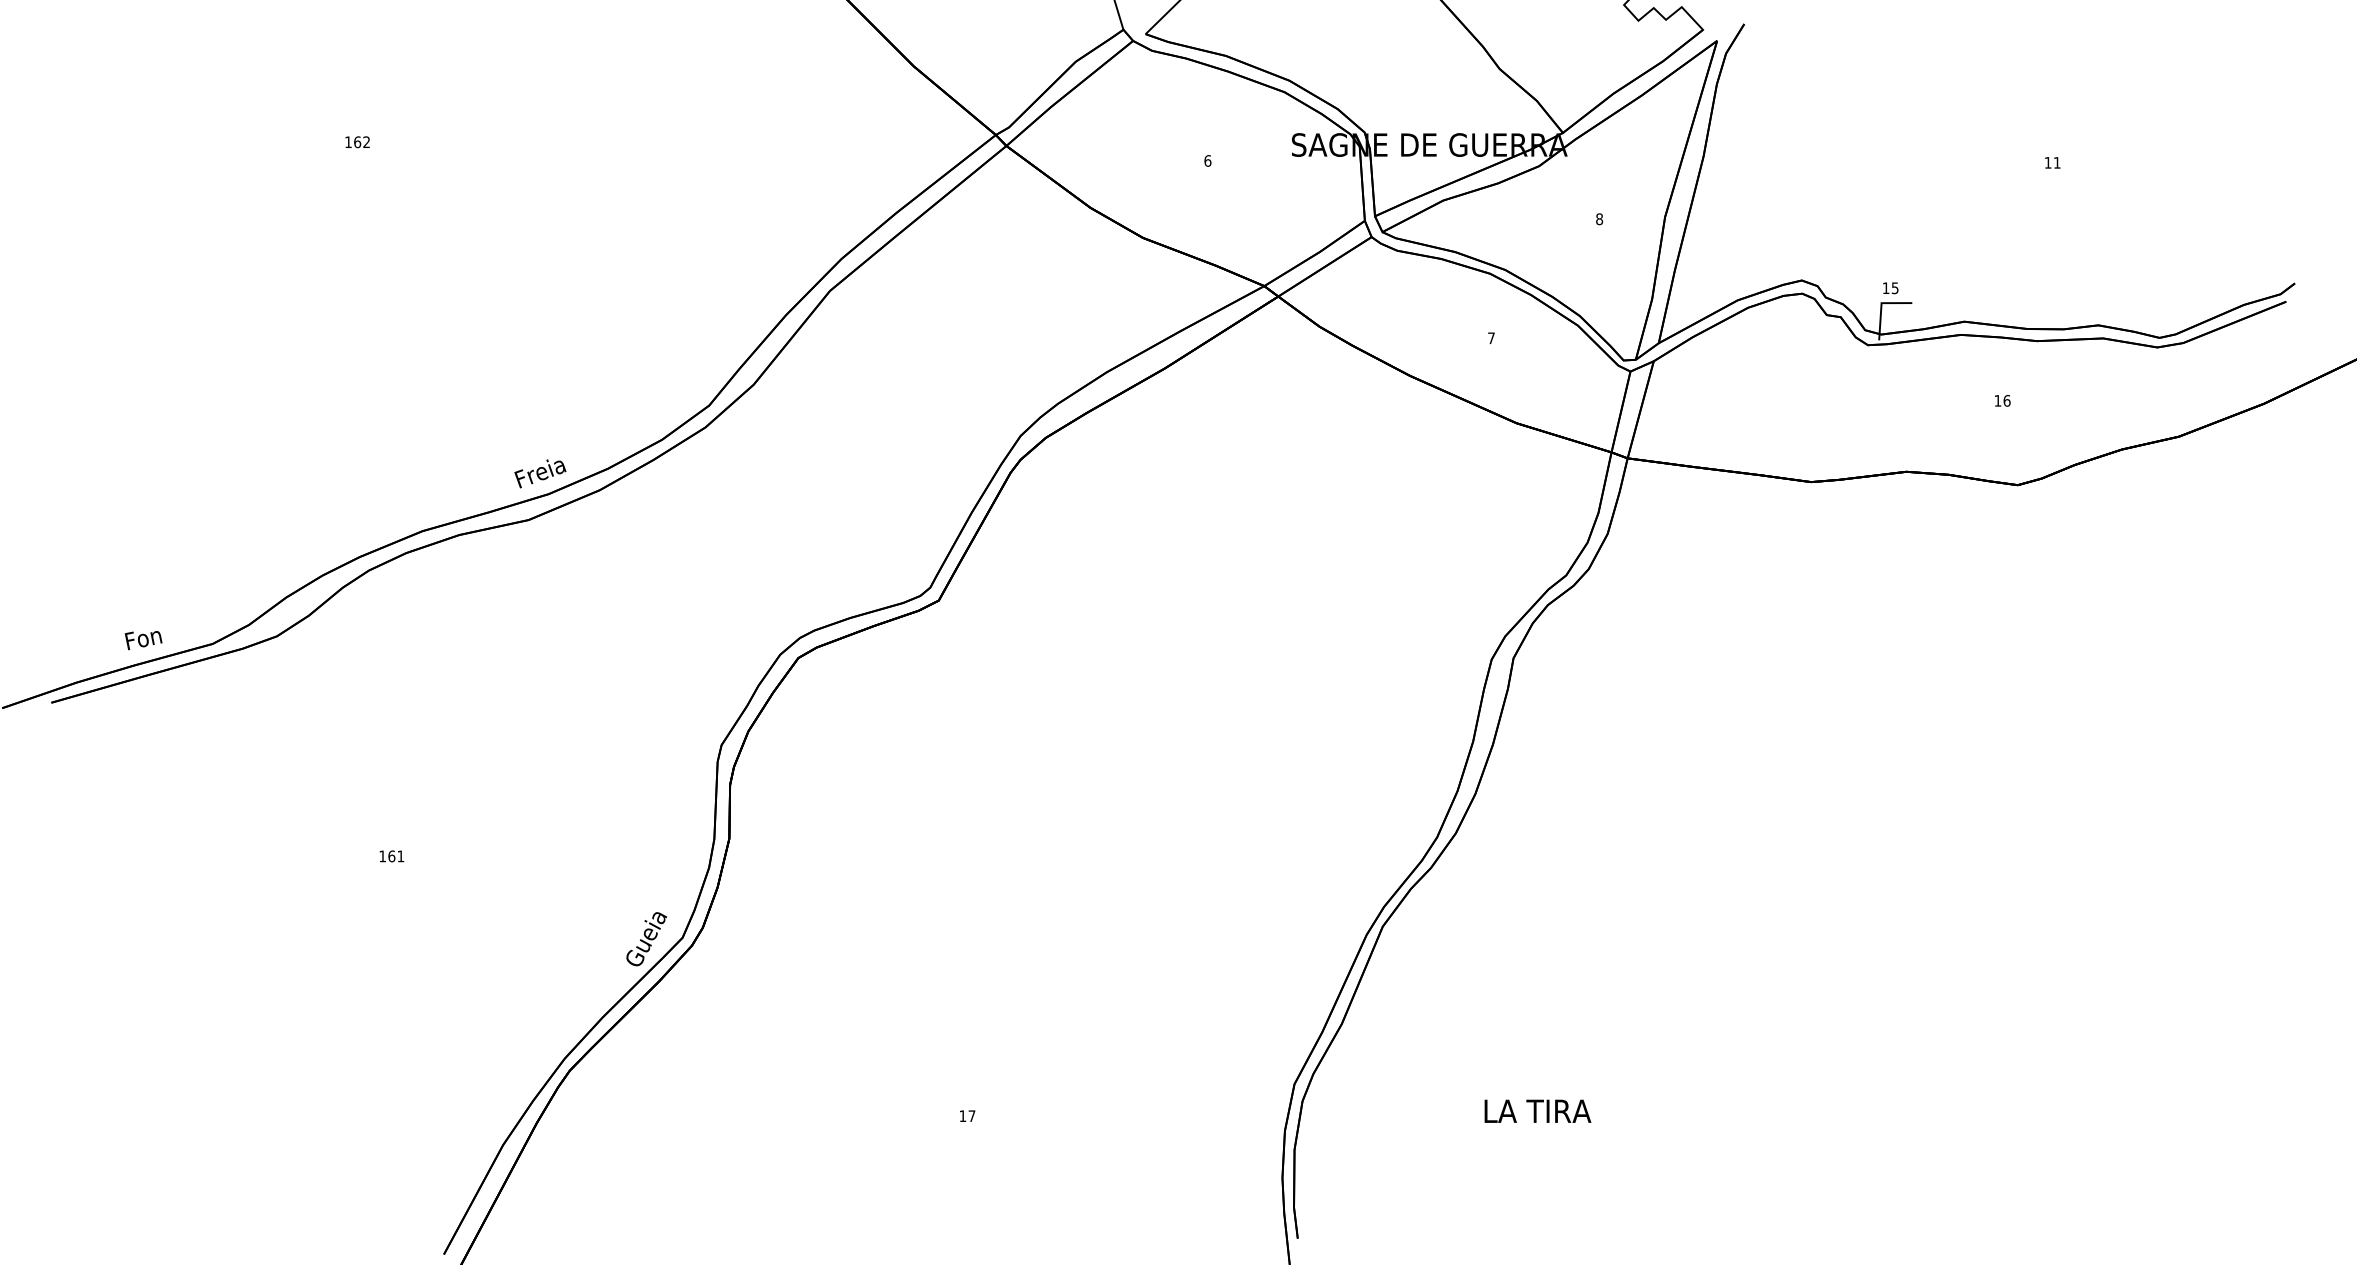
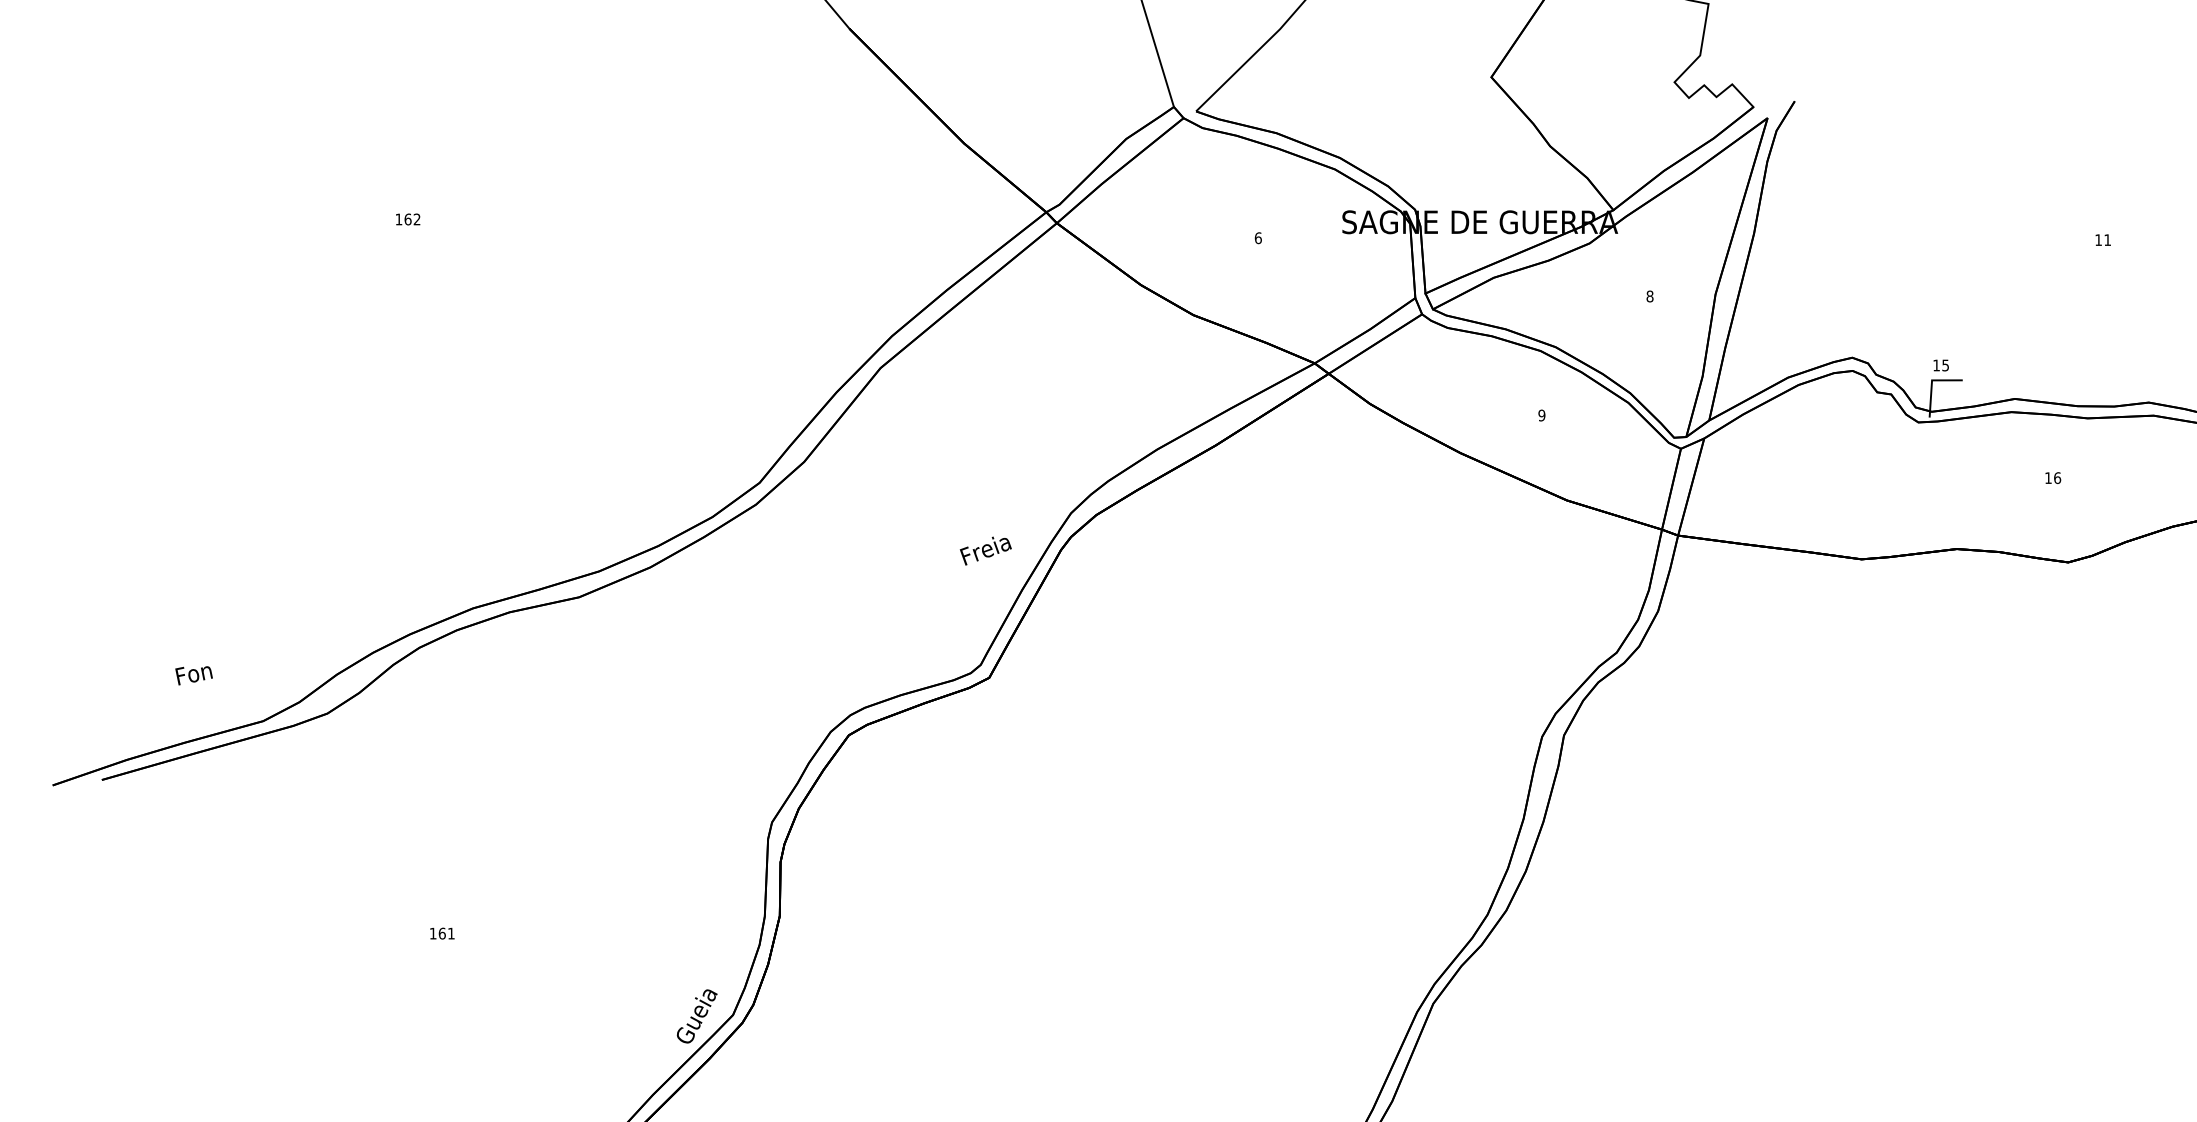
text: (1490, 338) -> (1540, 415), 7 -> 9
text: (540, 473) -> (985, 550), moved
text: (143, 640) -> (193, 675), moved

